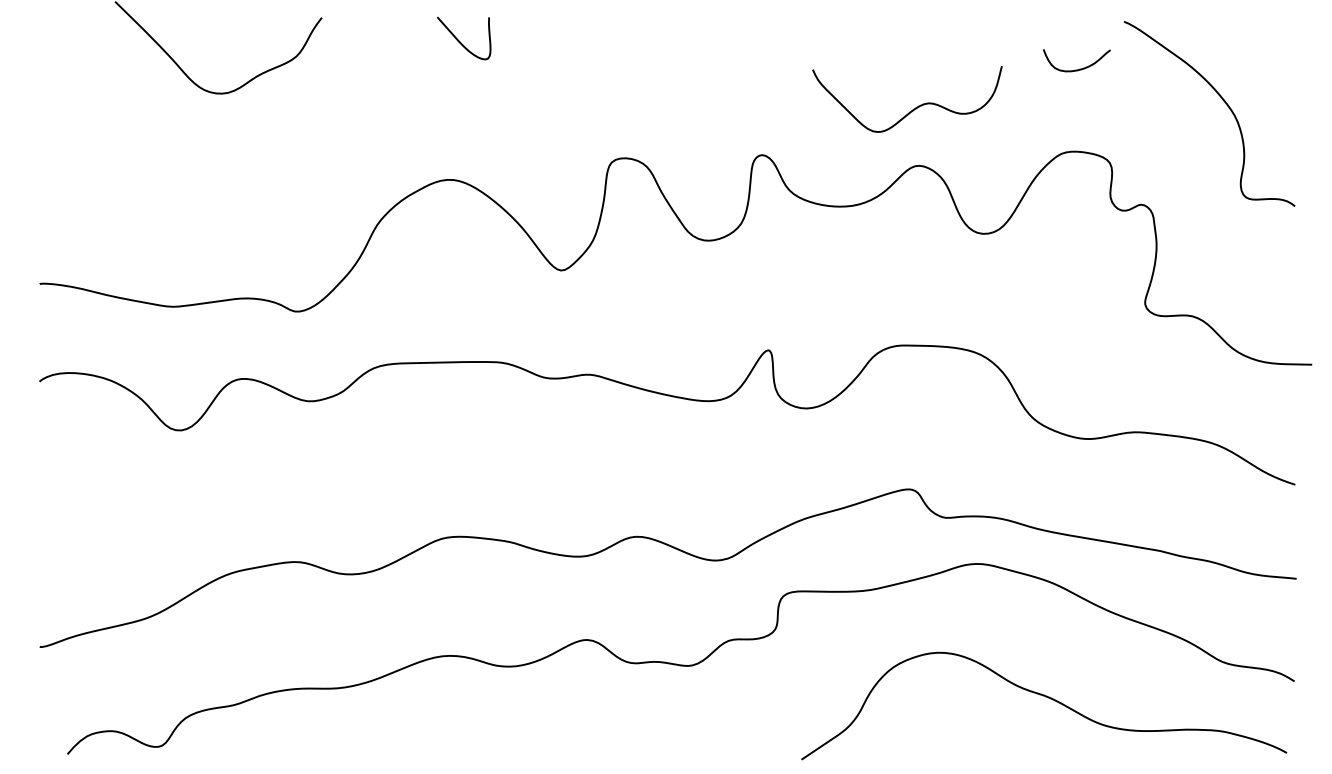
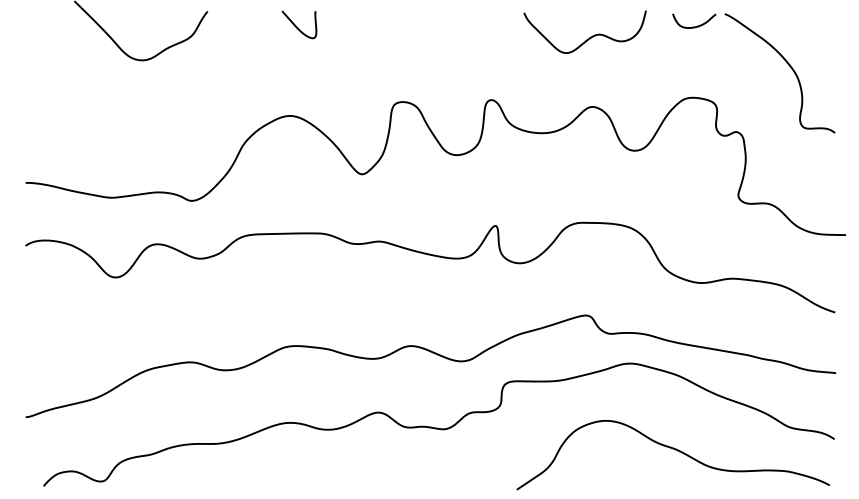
curve: (1081, 67) -> (697, 25), moved
curve: (911, 109) -> (587, 38), moved

